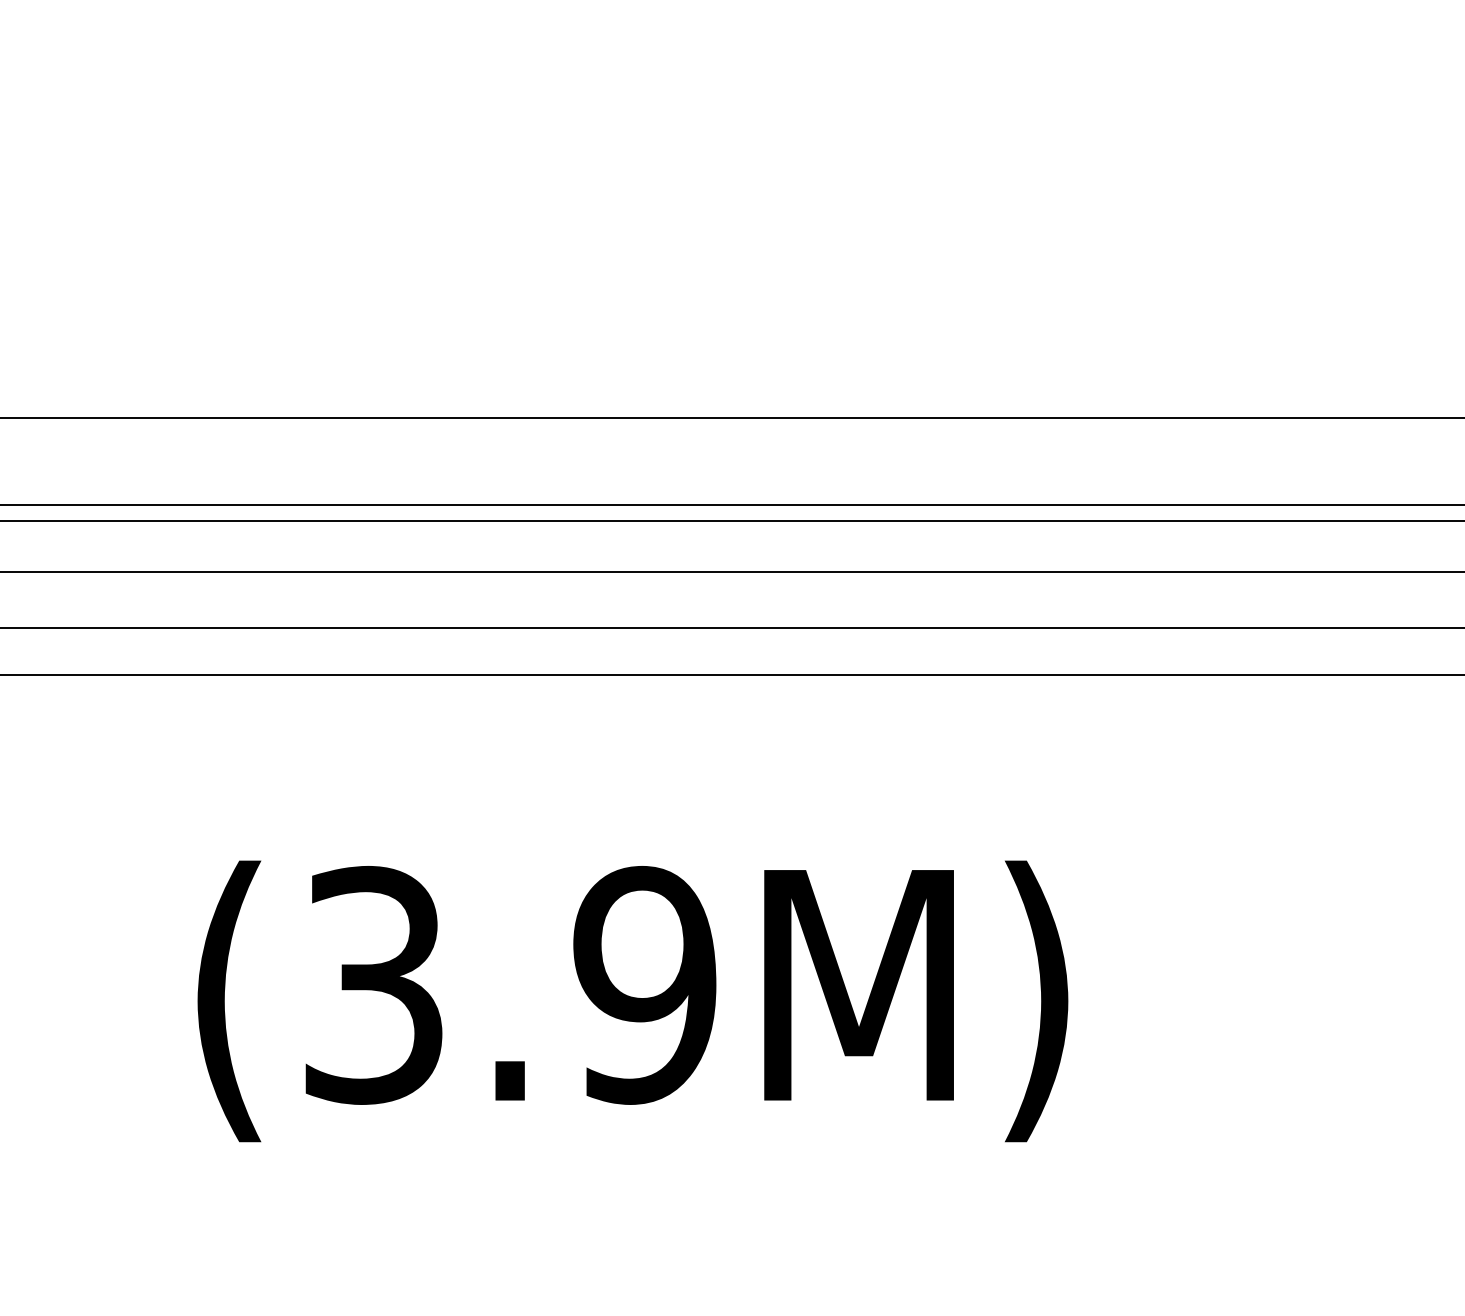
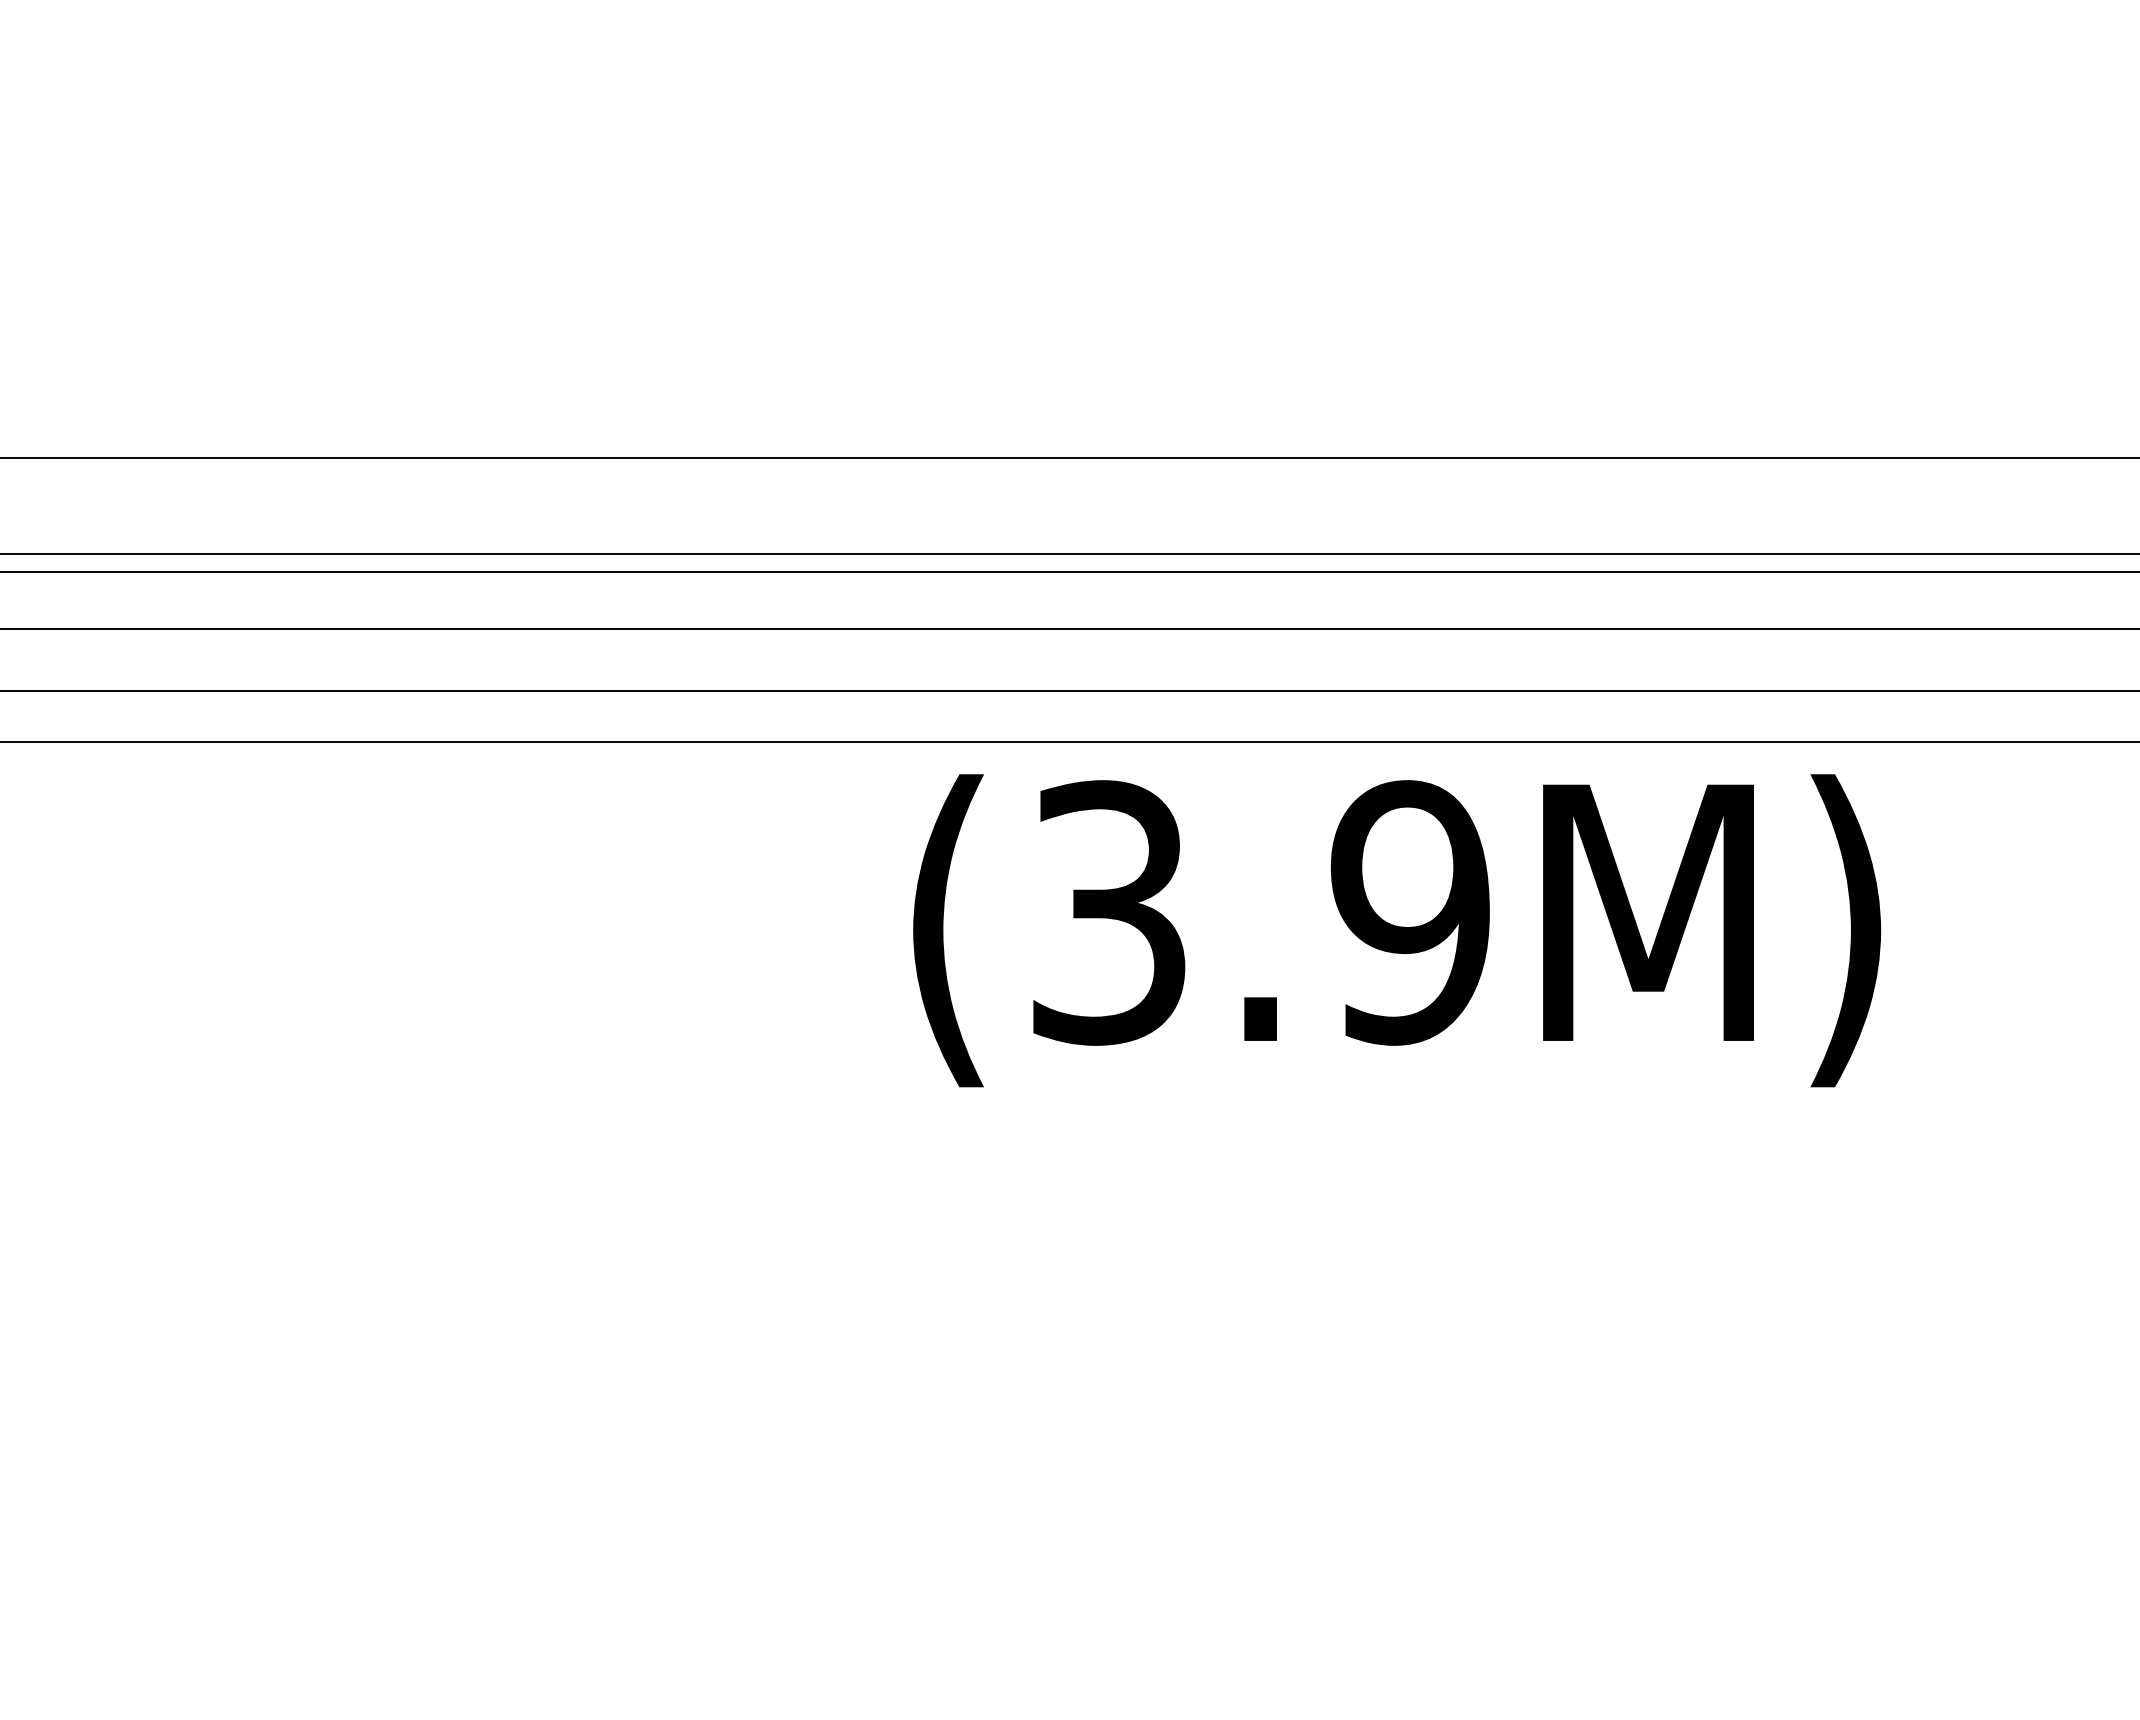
text: (633, 1001) -> (1397, 930), moved

